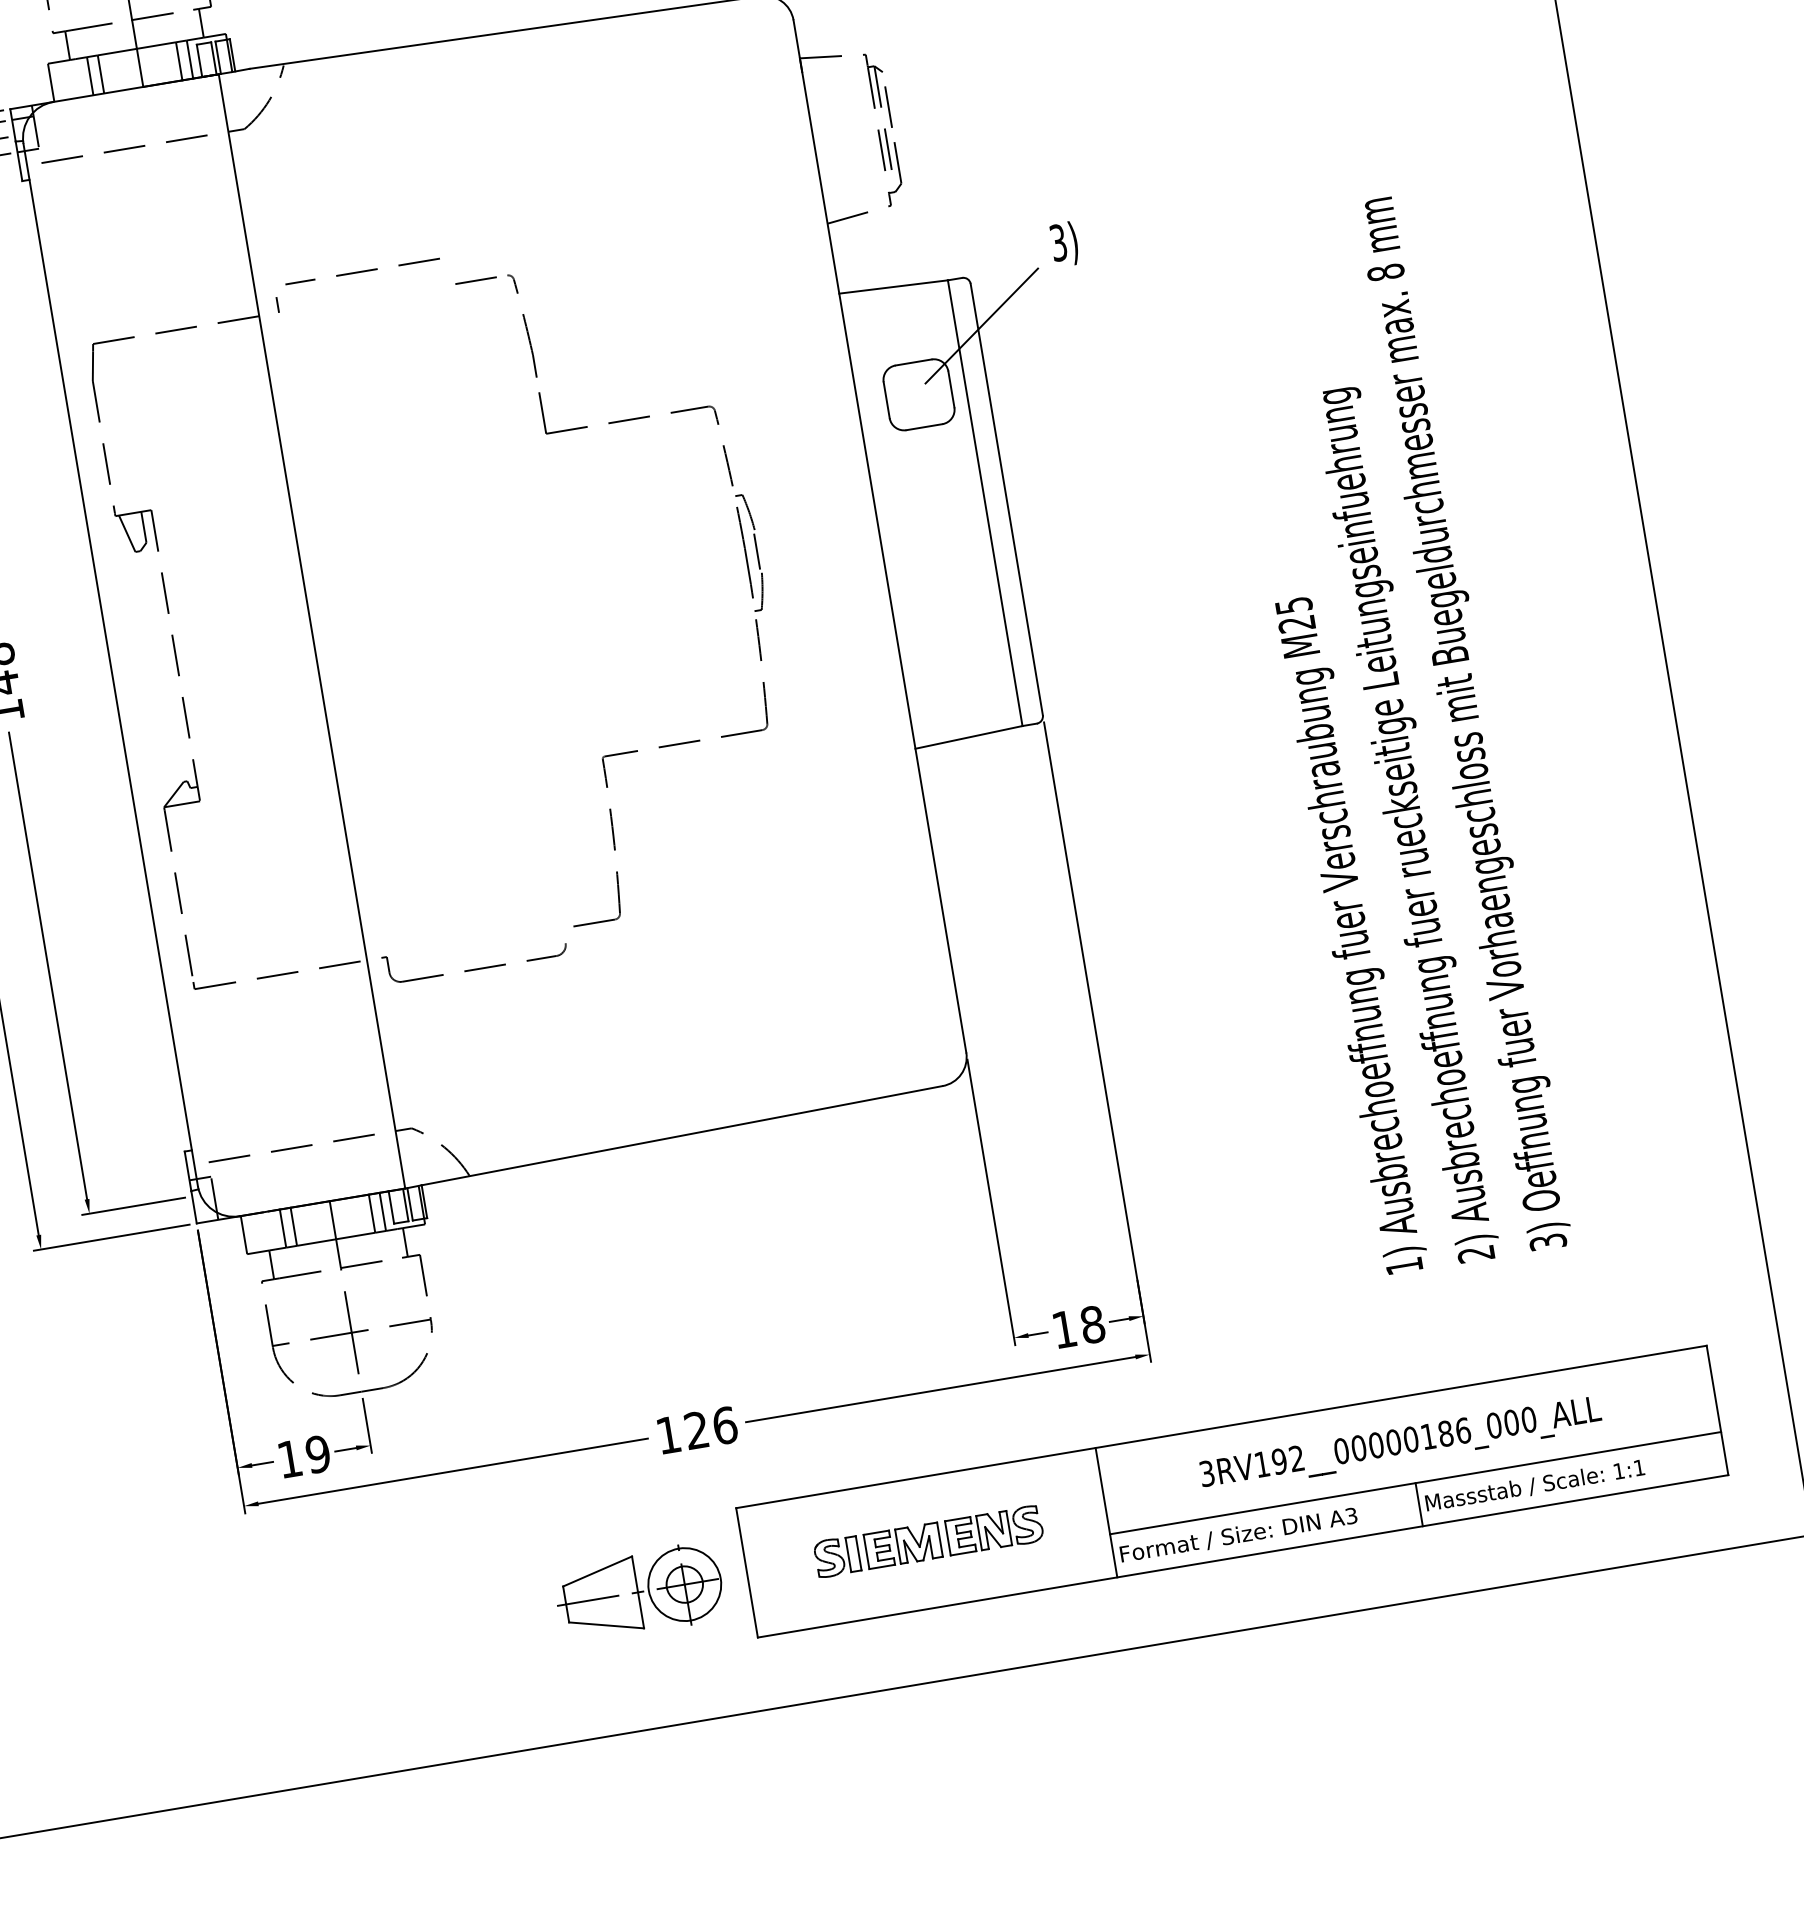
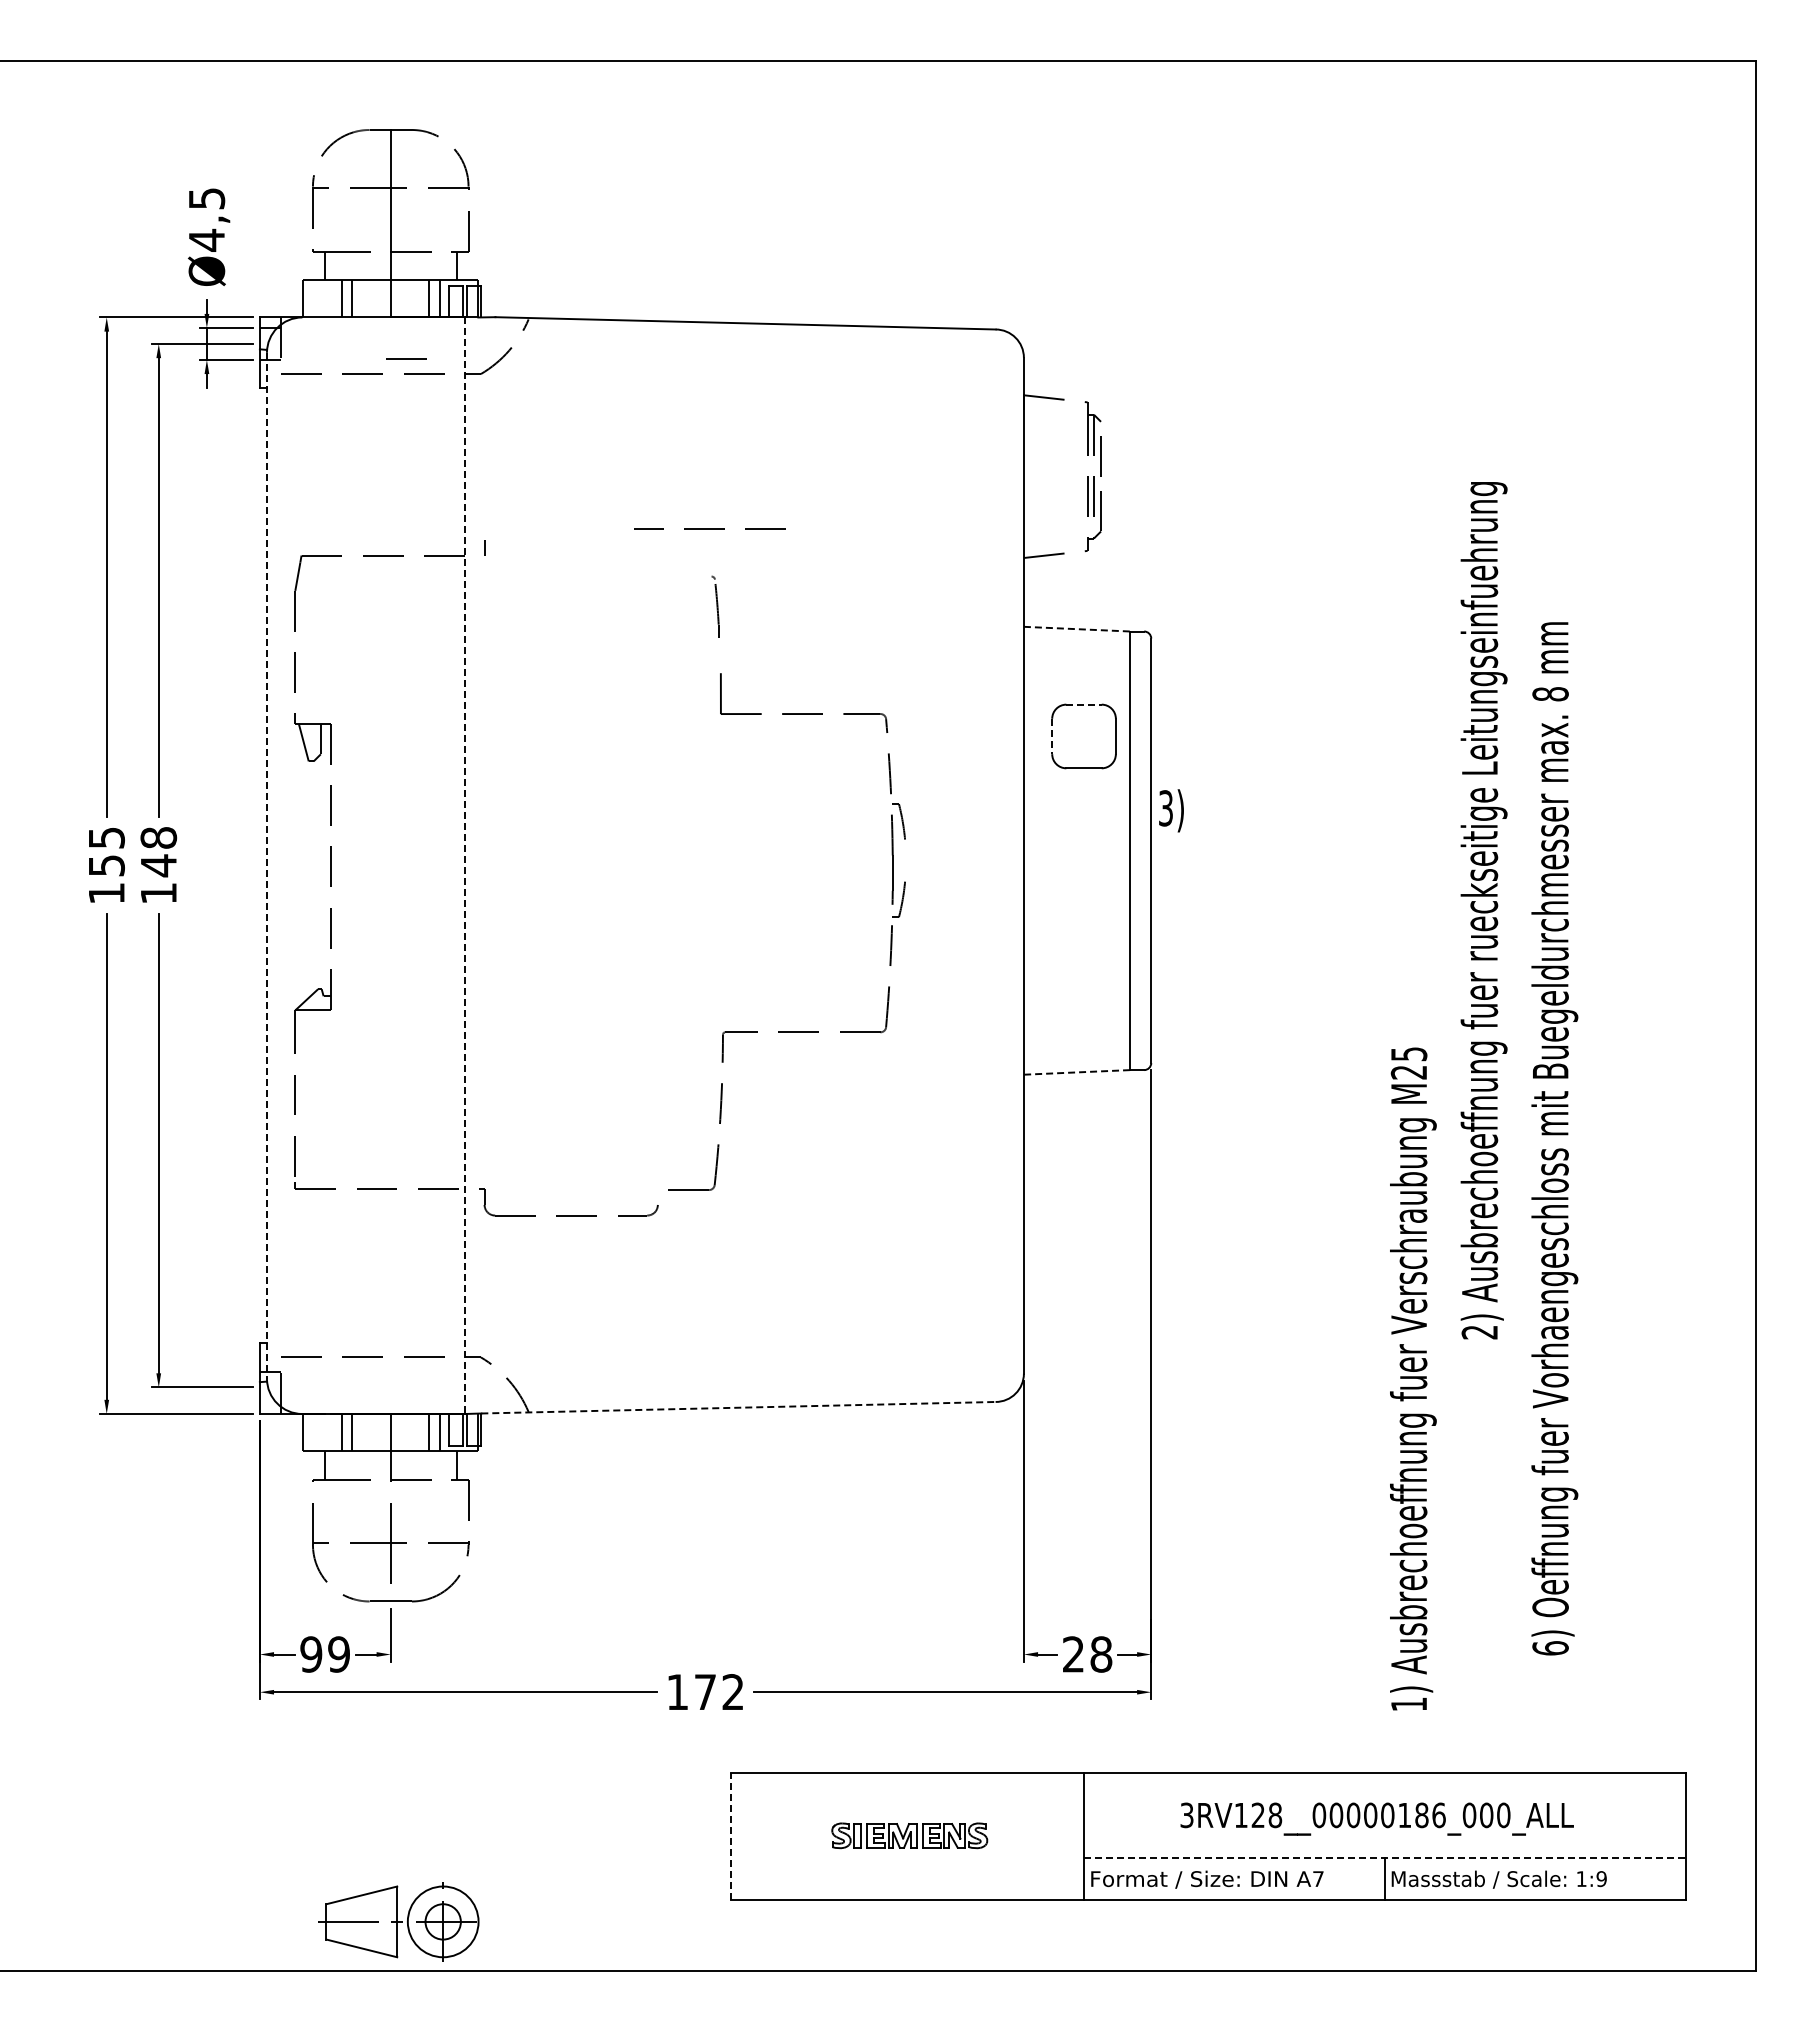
text: (1064, 244) -> (1171, 810), moved
line: (361, 270) -> (709, 528), moved
line: (476, 279) -> (406, 358), moved
line: (894, 287) -> (1077, 629), solid -> dashed
part: (522, 325) -> (715, 606), size x0.6
line: (982, 325) -> (1155, 680), removed
line: (914, 362) -> (1084, 704), solid -> dashed
line: (886, 400) -> (1052, 736), solid -> dashed
line: (756, 551) -> (903, 860), removed
line: (312, 632) -> (465, 866), solid -> dashed
line: (110, 664) -> (266, 865), solid -> dashed
line: (968, 737) -> (1076, 1072), solid -> dashed
text: (1408, 824) -> (1483, 910), moved
text: (1353, 934) -> (1413, 1378), moved
line: (682, 1135) -> (738, 1407), solid -> dashed
text: (1548, 1242) -> (1550, 1648), 3) -> 6)
text: (1064, 1329) -> (1073, 1654), 18 -> 28
text: (711, 1428) -> (719, 1692), 126 -> 172
text: (290, 1459) -> (311, 1654), 19 -> 99
text: (1287, 1460) -> (1266, 1815), 3RV192__00000186_000_ALL -> 3RV128__00000186_000_ALL
text: (1639, 1468) -> (1601, 1879), 1:1 -> 1:9
line: (1415, 1482) -> (1385, 1857), solid -> dashed
text: (1351, 1516) -> (1318, 1879), A3 -> A7
part: (928, 1541) -> (909, 1835), size x0.7
line: (746, 1572) -> (730, 1836), solid -> dashed
part: (639, 1591) -> (398, 1921), moved

